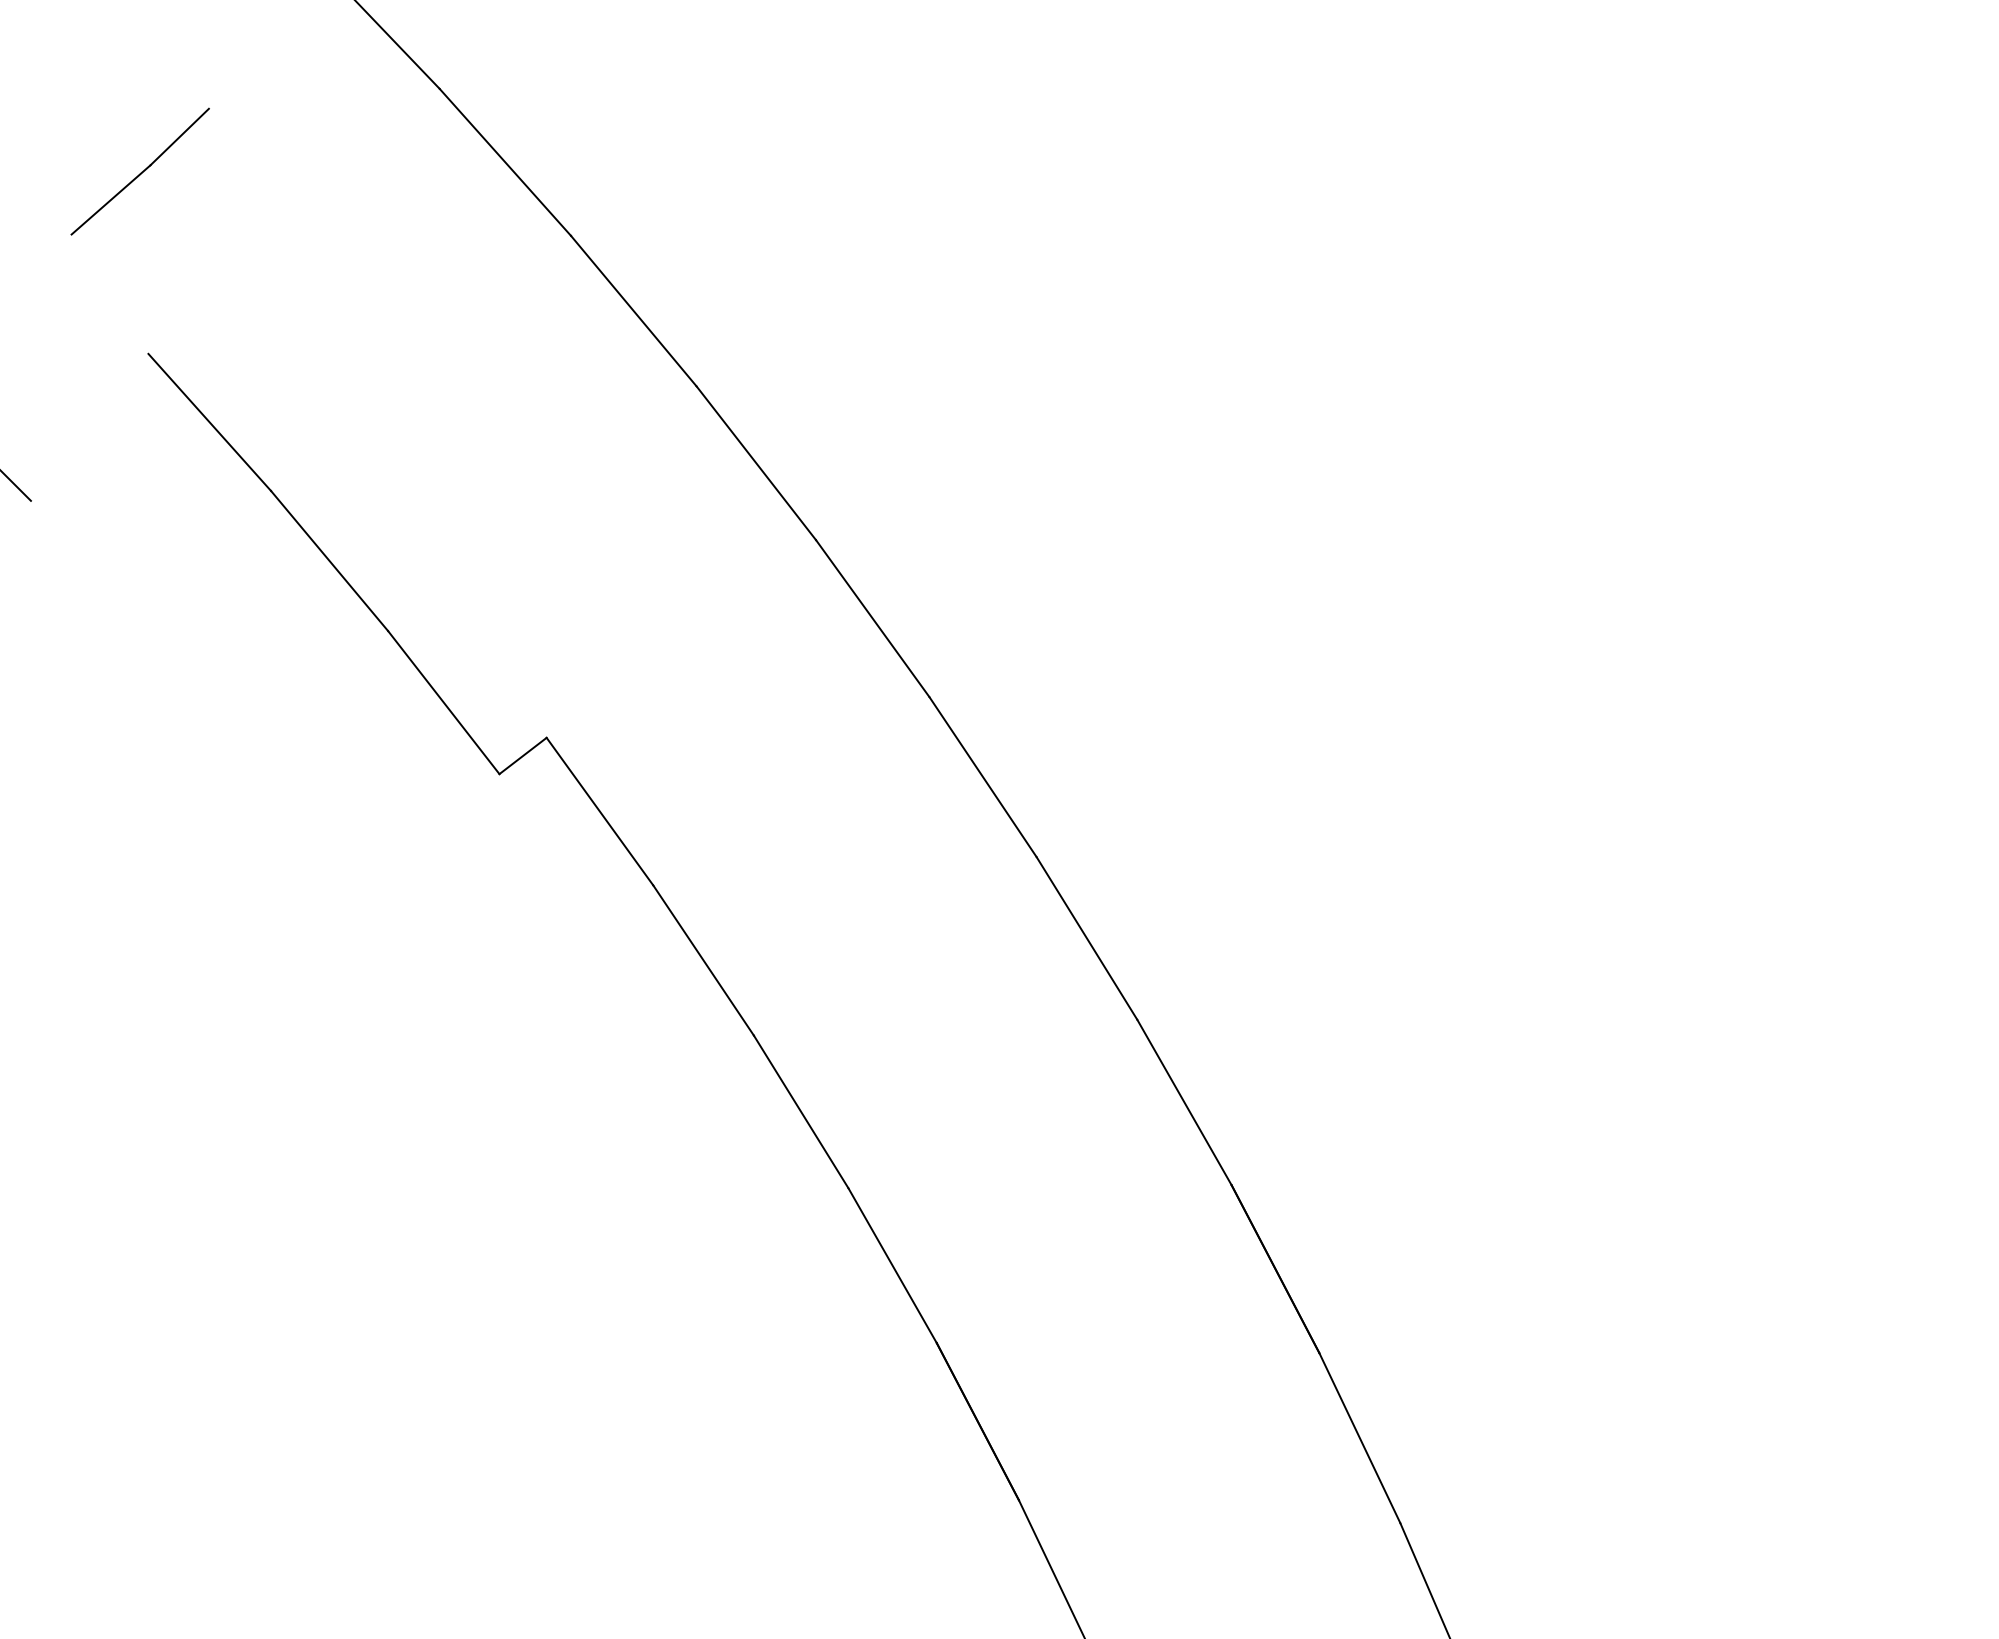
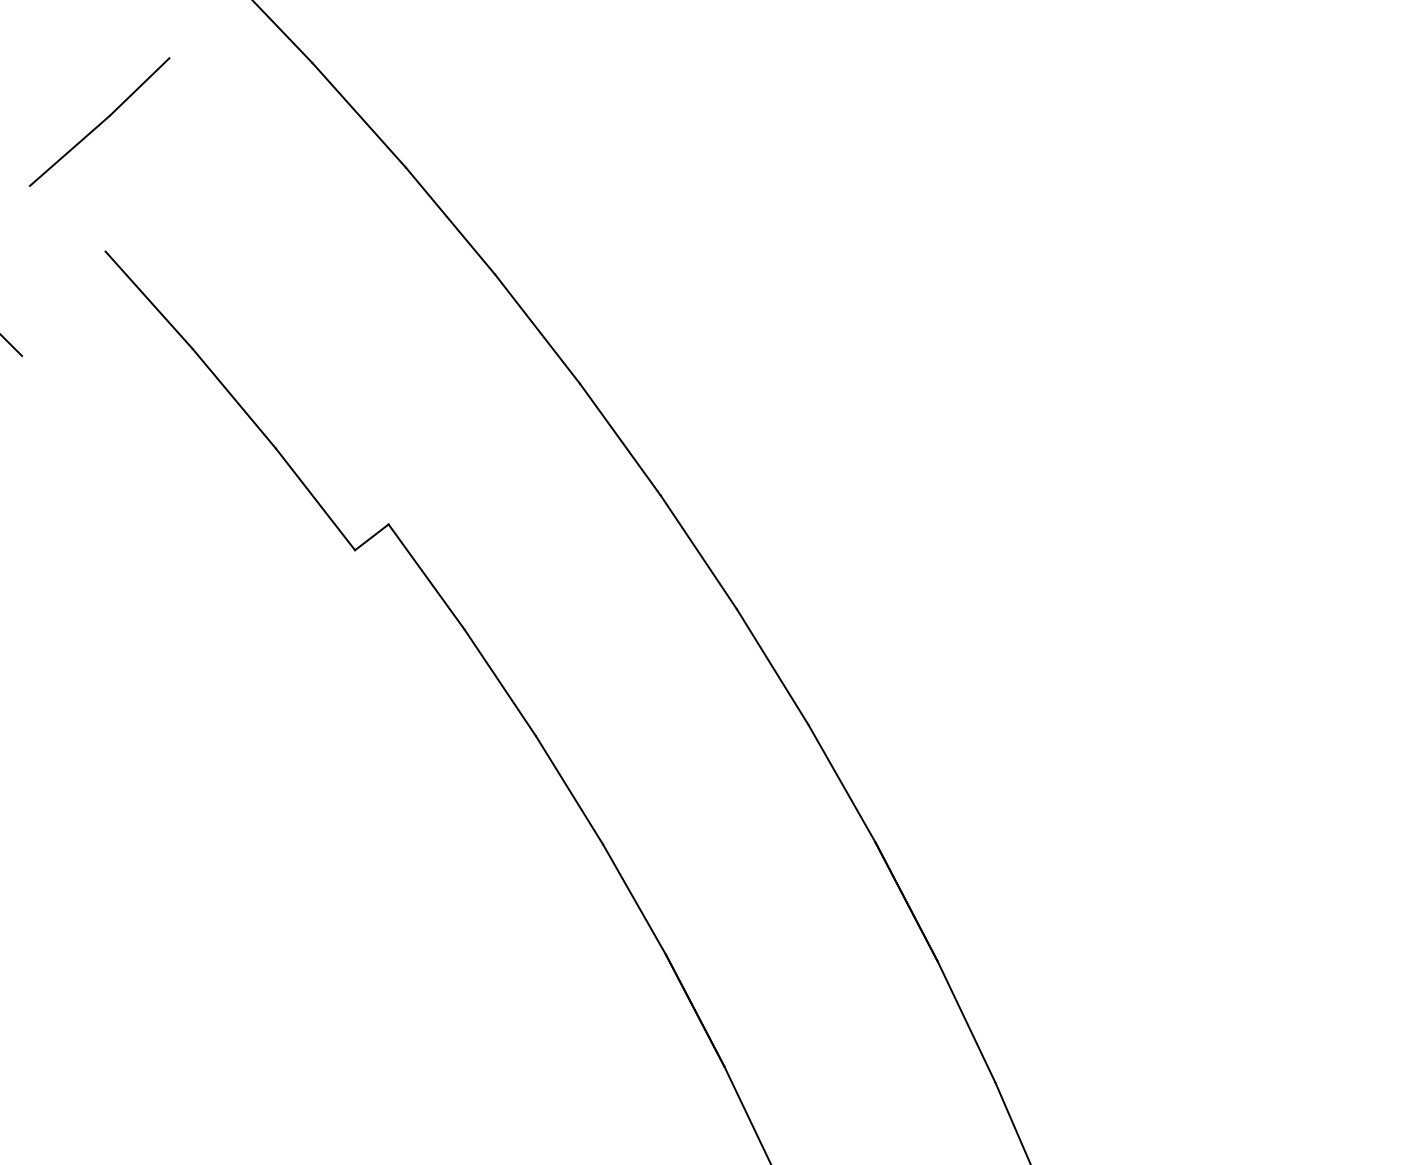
part: (140, 171) -> (99, 121), size x1.43

